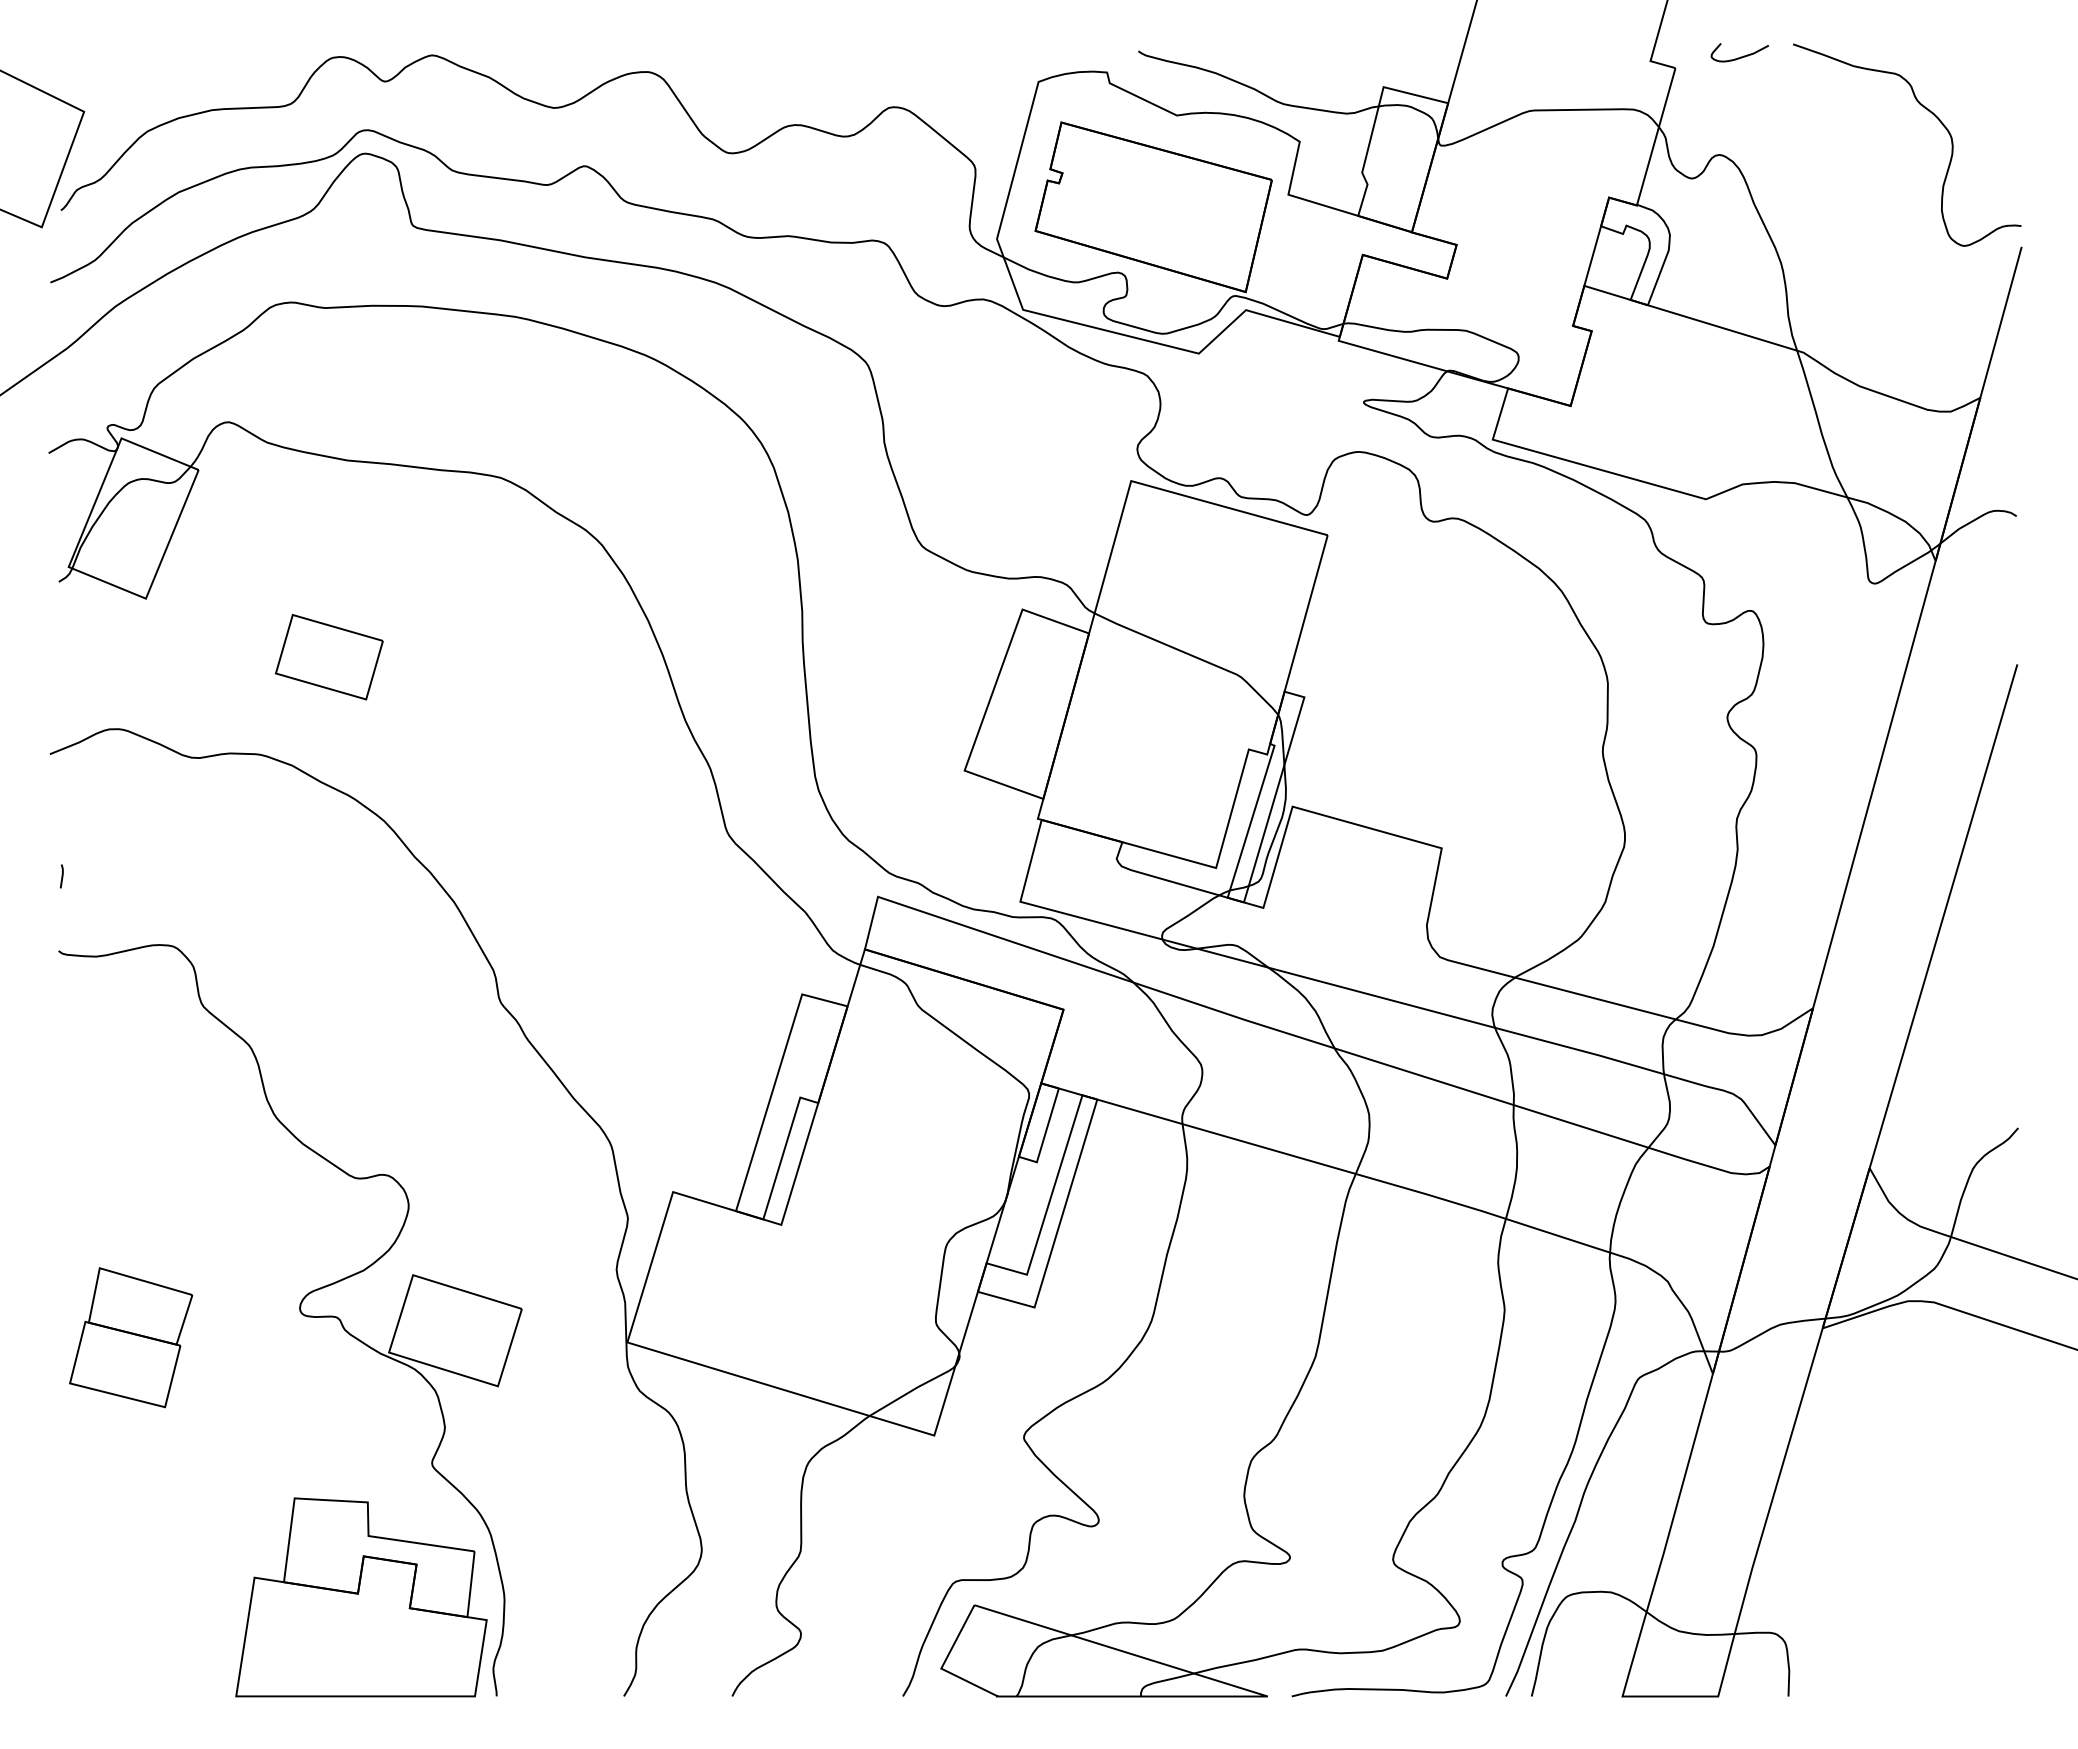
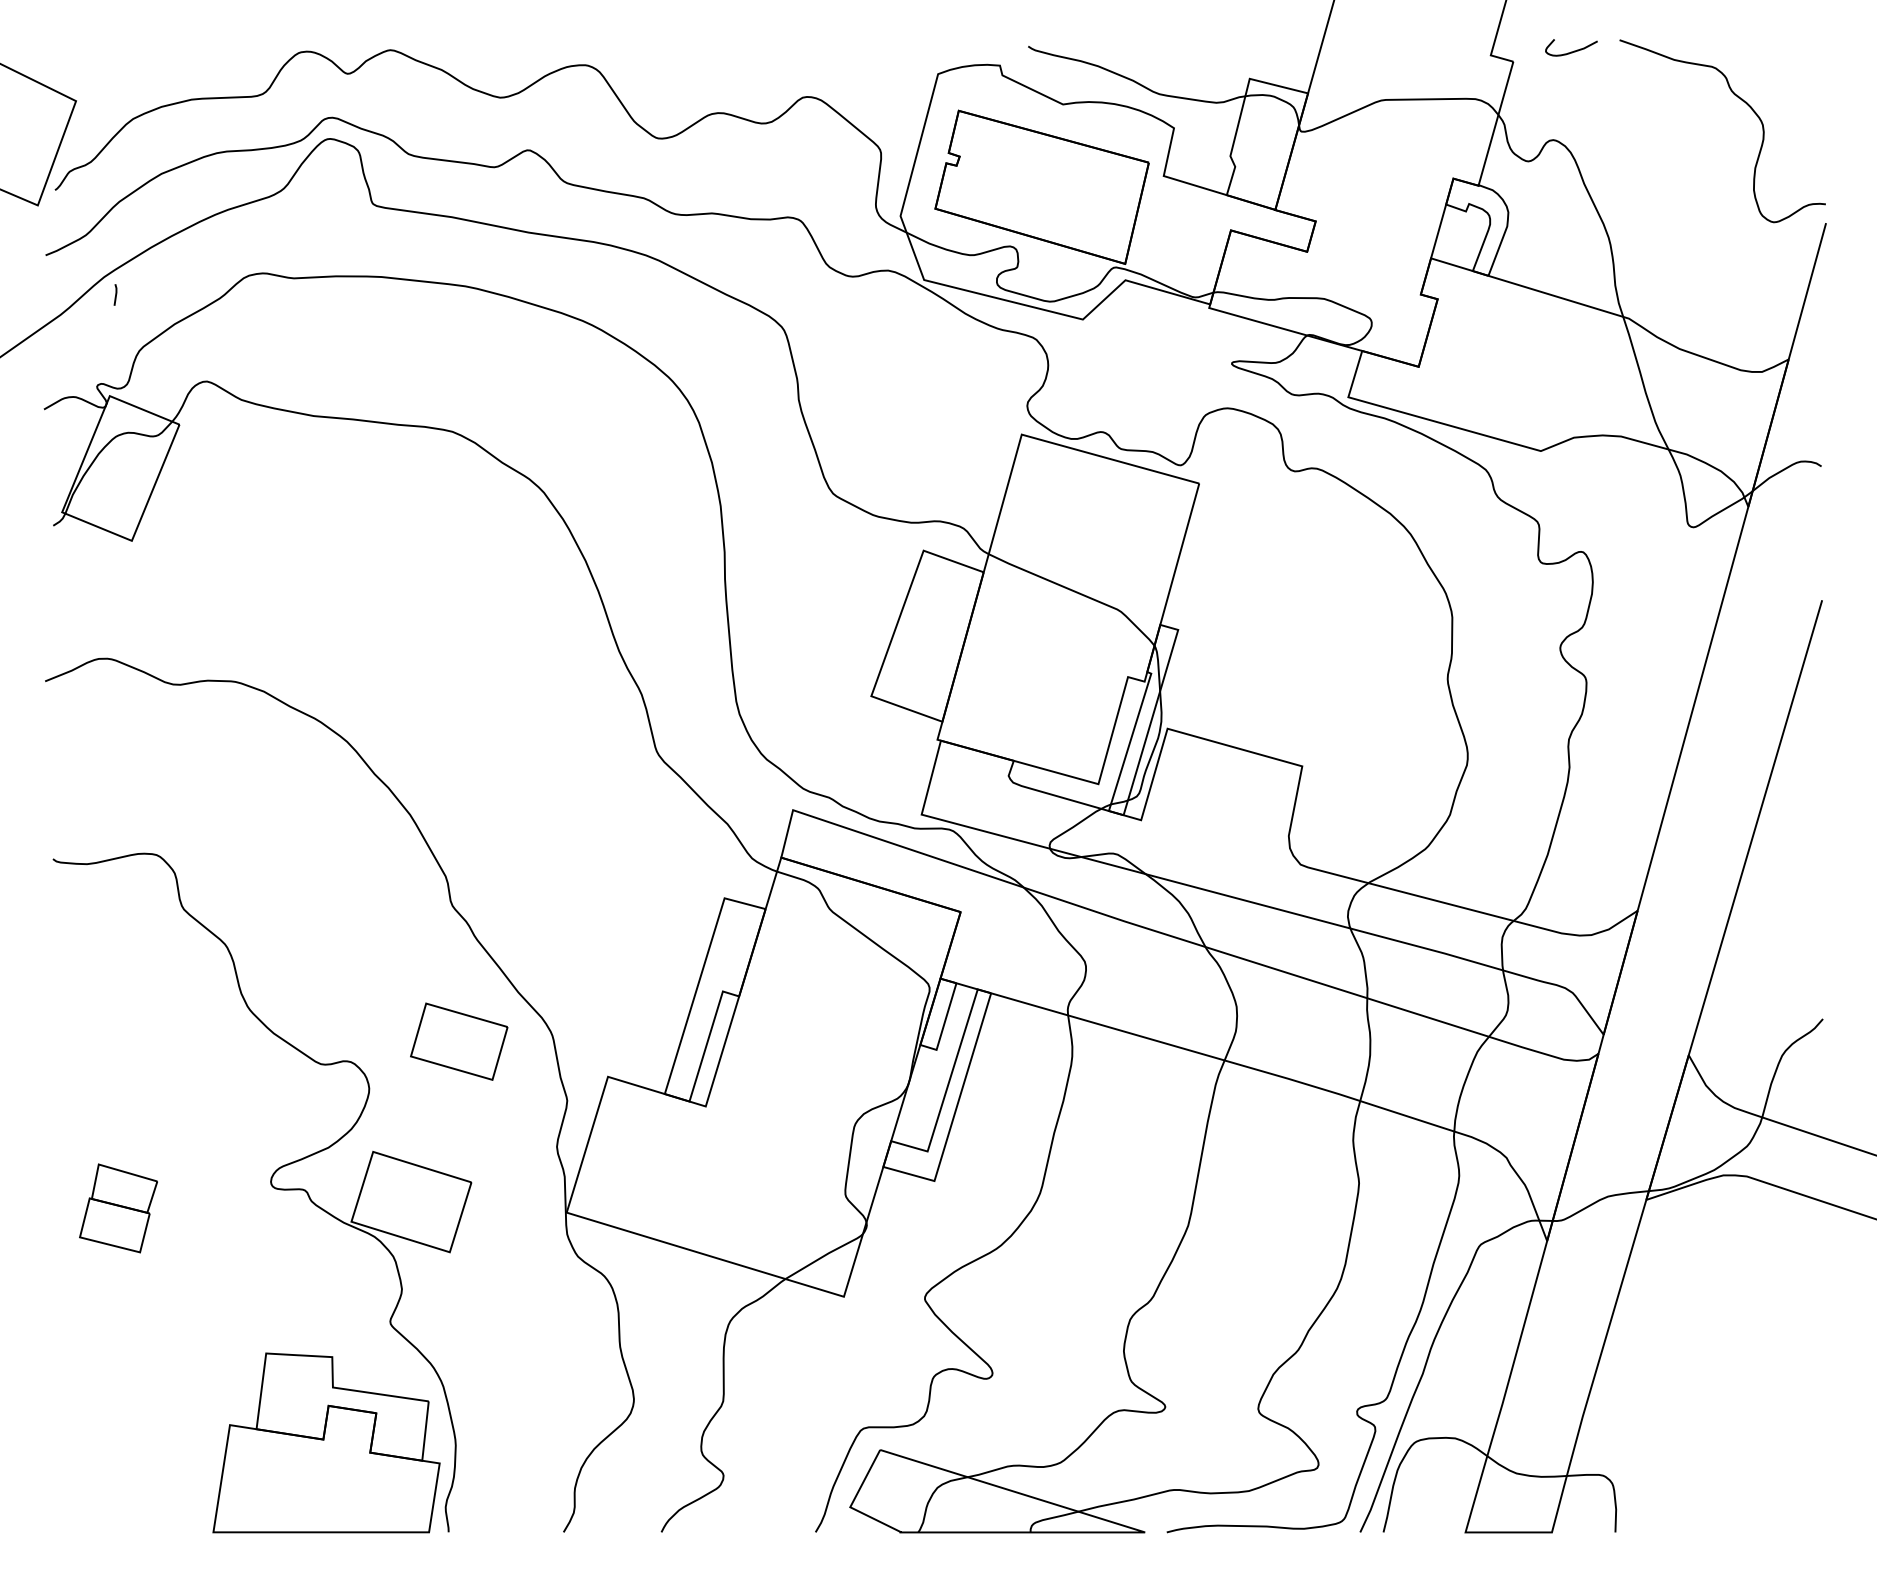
part: (329, 657) -> (459, 1041), moved
line: (61, 876) -> (115, 295), moved
part: (131, 1337) -> (118, 1208), size x0.7

